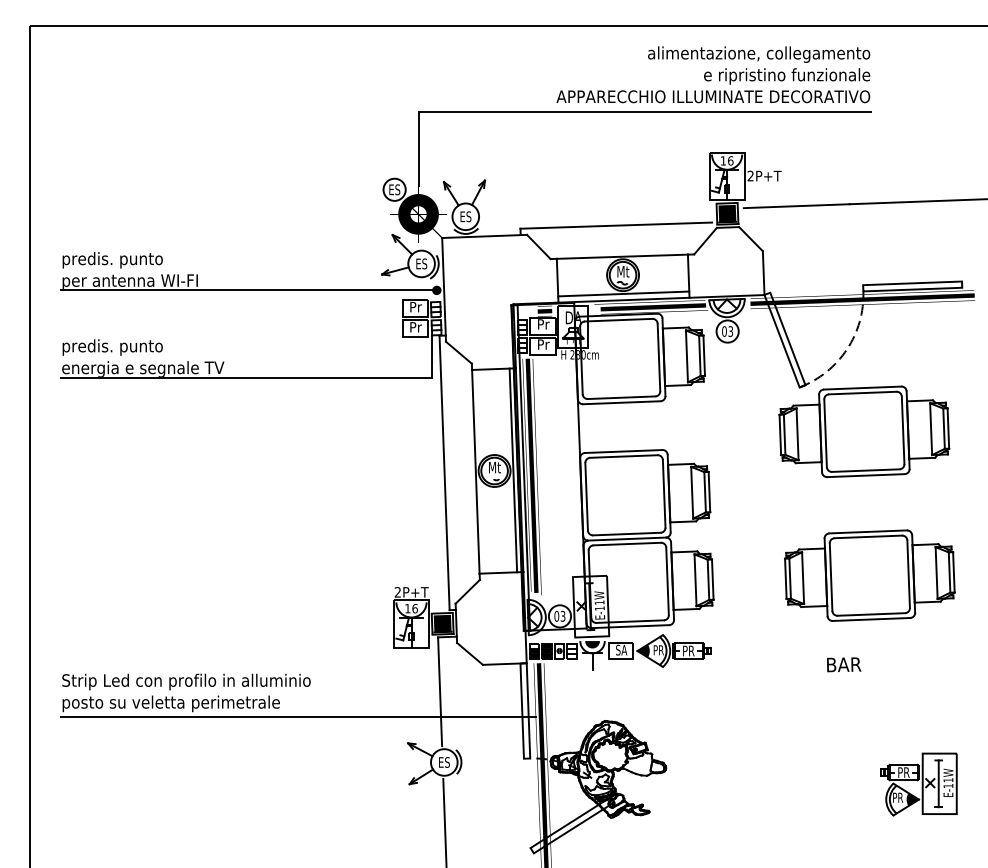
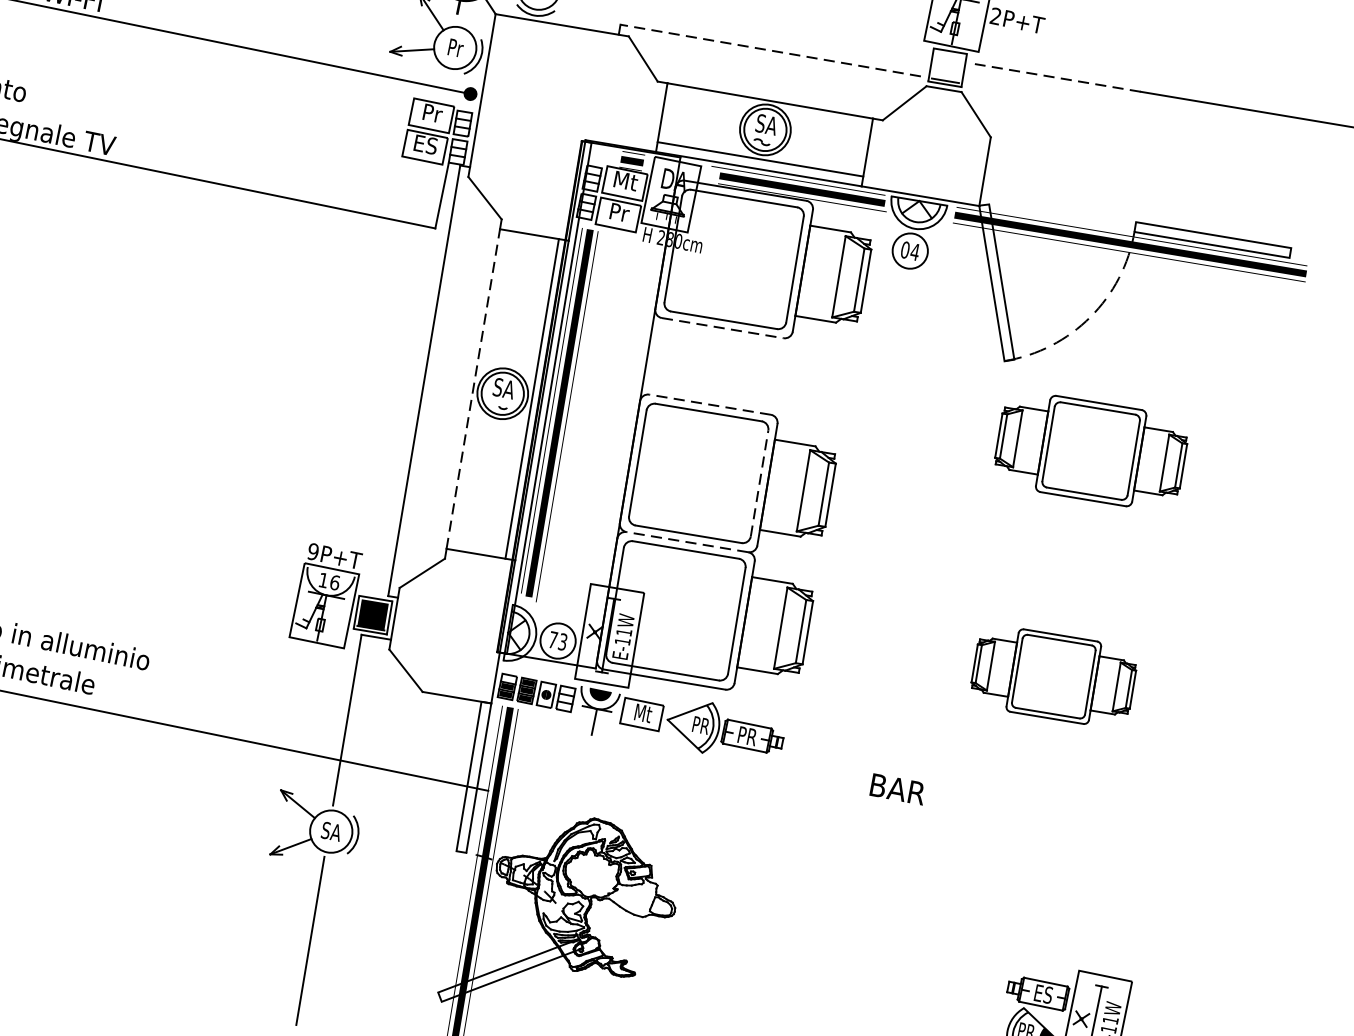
line: (796, 206) -> (1057, 78), solid -> dashed
fill: (727, 213) -> (947, 67), removed
line: (616, 225) -> (771, 50), solid -> dashed
text: (421, 263) -> (455, 47), ES -> Pr
text: (622, 271) -> (765, 123), Mt -> SA
text: (543, 324) -> (625, 181), Pr -> Mt
text: (415, 327) -> (425, 145), Pr -> ES
text: (730, 331) -> (914, 251), 03 -> 04
line: (621, 402) -> (722, 327), solid -> dashed
part: (864, 431) -> (1091, 450), size x0.7
line: (623, 451) -> (709, 404), solid -> dashed
text: (494, 467) -> (503, 388), Mt -> SA
line: (475, 471) -> (472, 388), solid -> dashed
line: (664, 493) -> (760, 483), solid -> dashed
line: (627, 539) -> (687, 542), solid -> dashed
part: (869, 575) -> (1053, 676), size x0.6
text: (397, 592) -> (312, 551), 2P+T -> 9P+T
text: (556, 616) -> (552, 640), 03 -> 73
text: (621, 649) -> (643, 712), SA -> Mt
fill: (643, 650) -> (677, 720), removed
text: (844, 664) -> (898, 789), moved
text: (444, 762) -> (331, 831), ES -> SA
text: (903, 772) -> (1043, 994), PR -> ES

